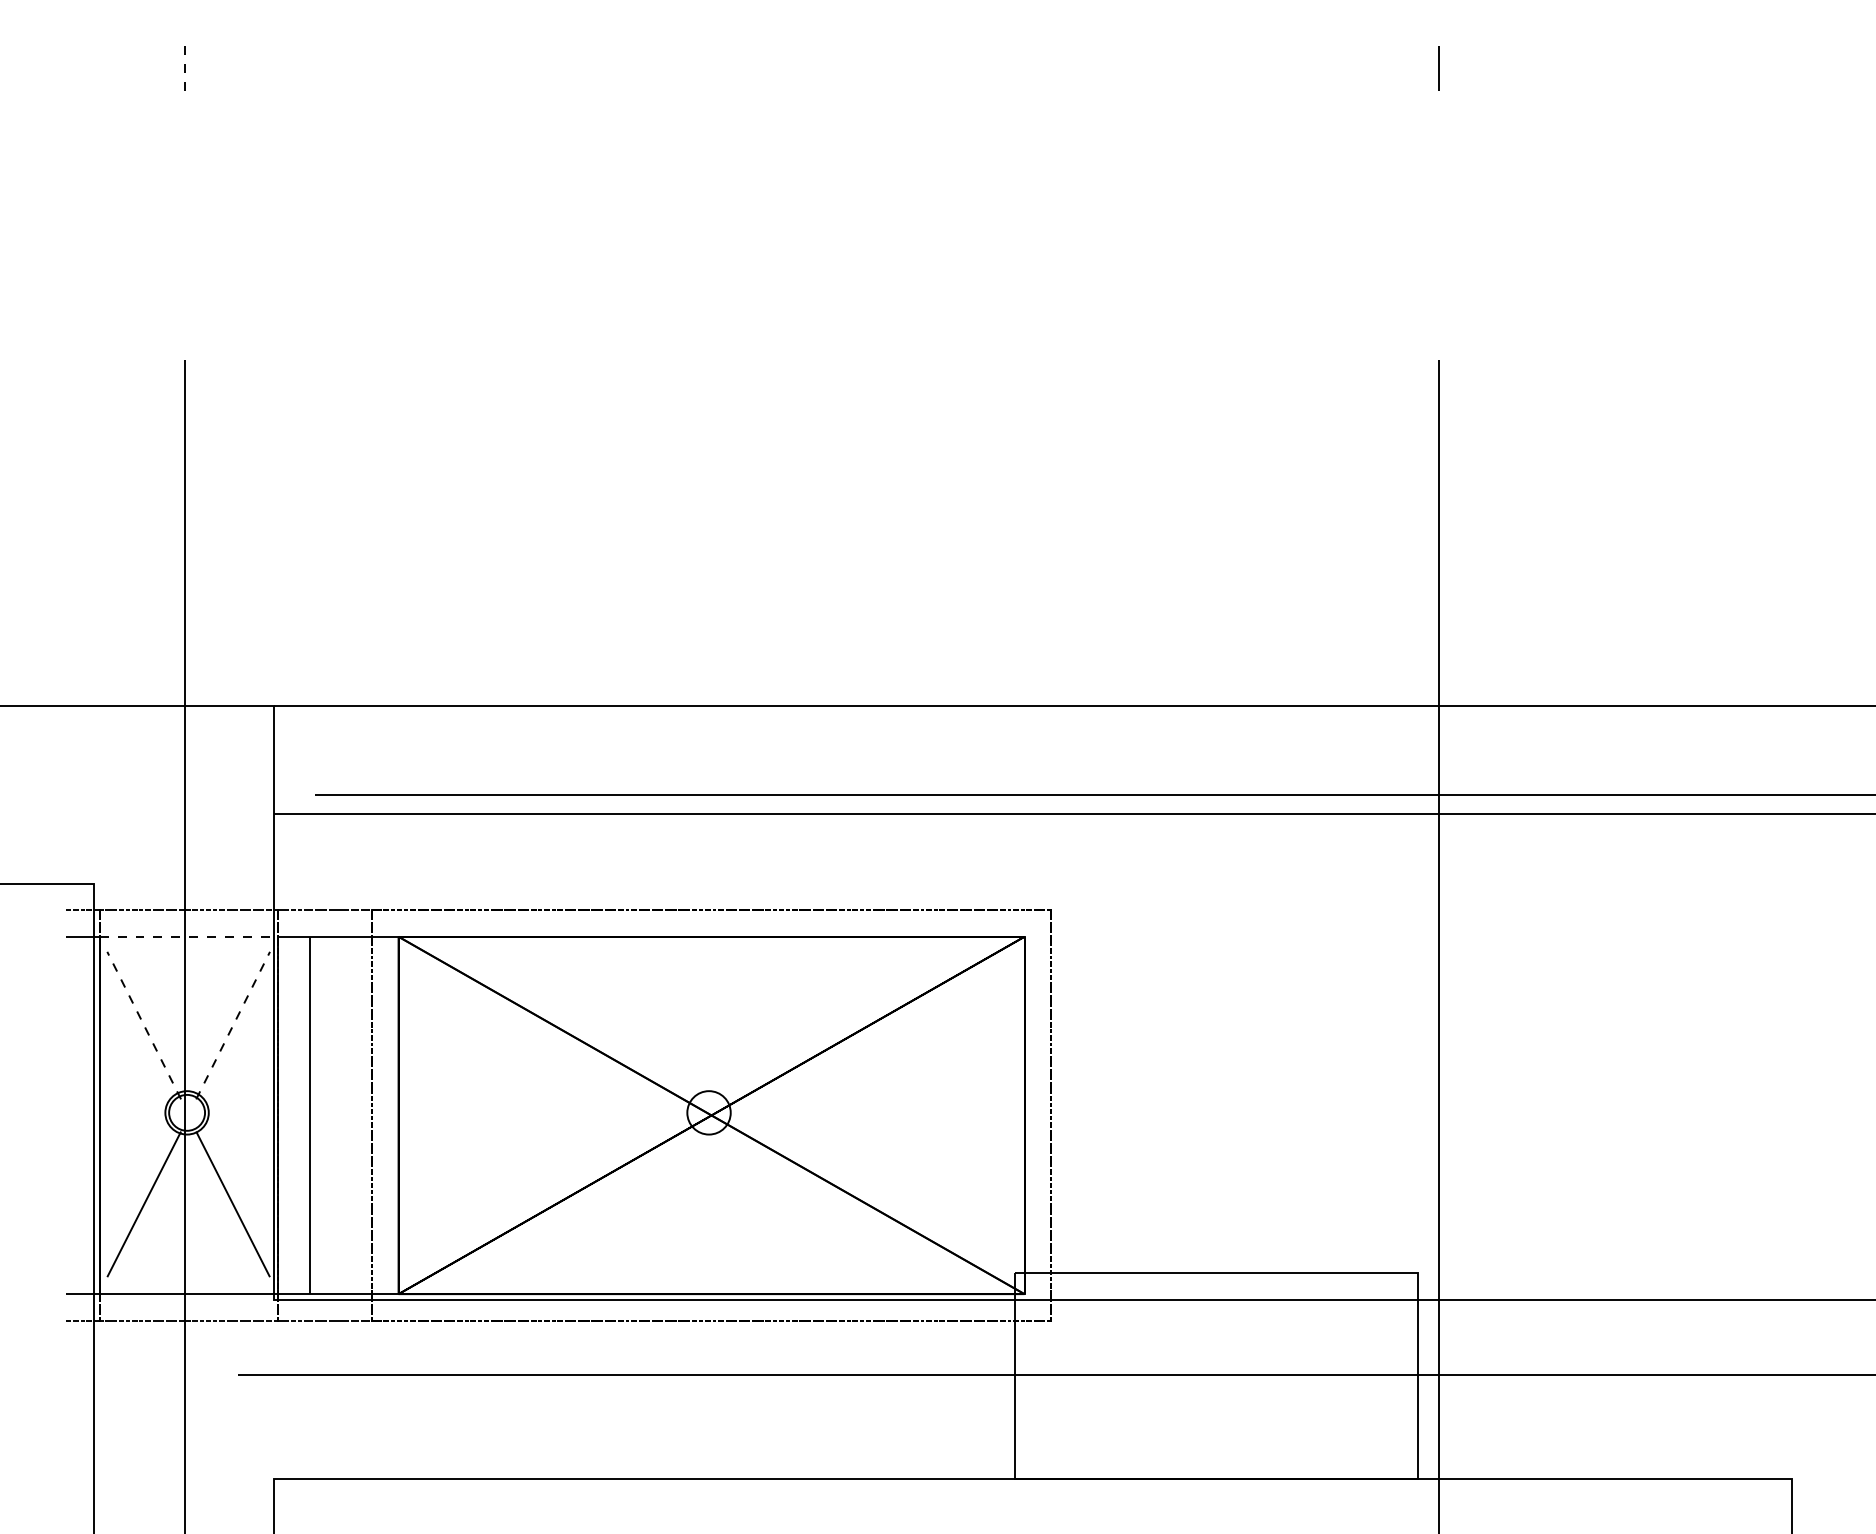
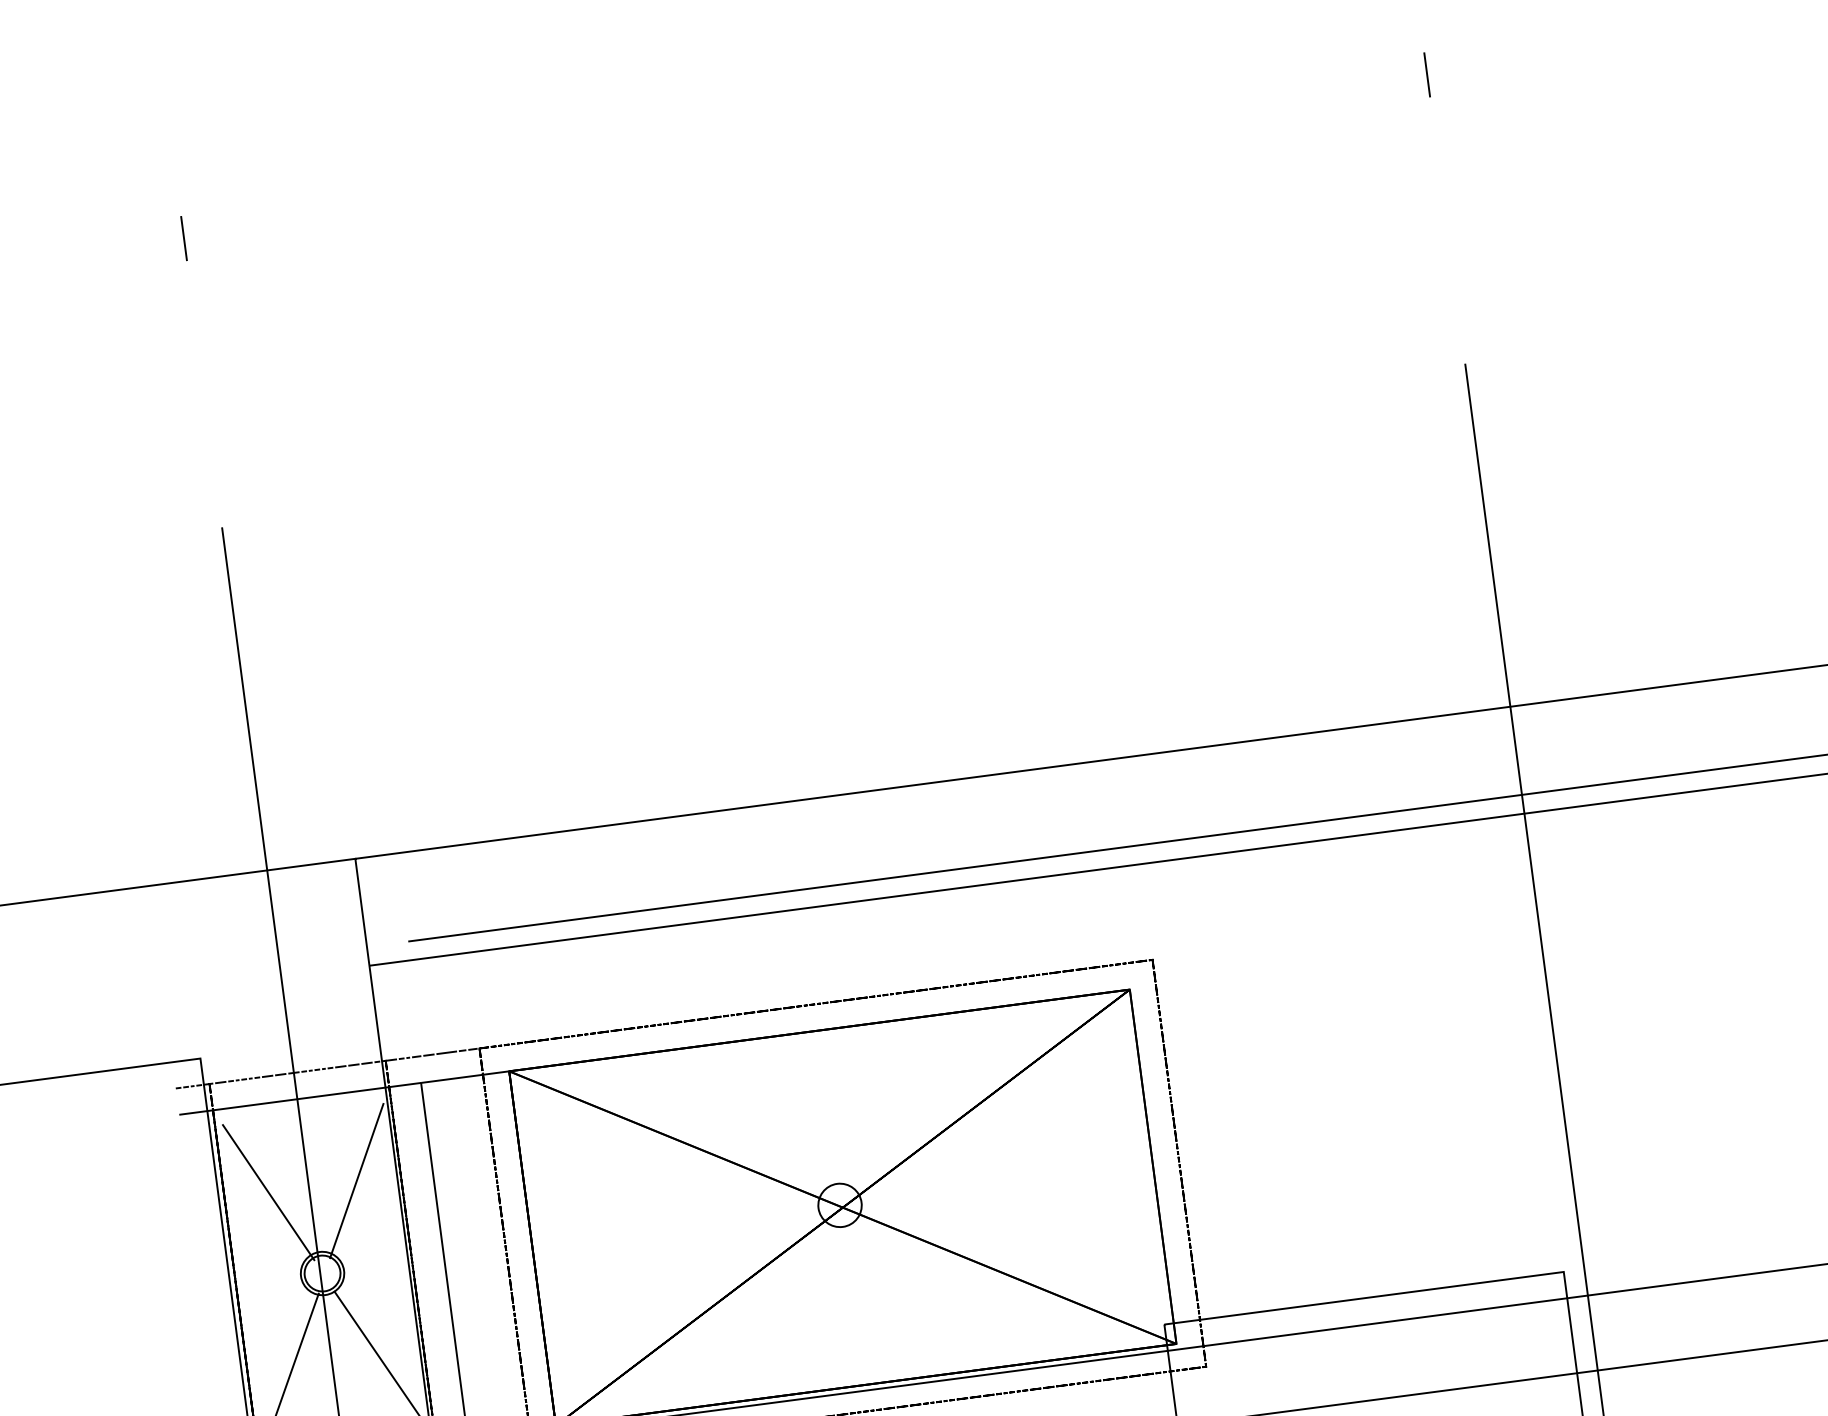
line: (184, 68) -> (183, 238), dashed -> solid
line: (188, 936) -> (300, 1098), dashed -> solid
line: (143, 1025) -> (267, 1192), dashed -> solid
line: (233, 1025) -> (357, 1180), dashed -> solid

